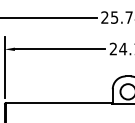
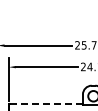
line: (58, 102) -> (45, 103), solid -> dashed

